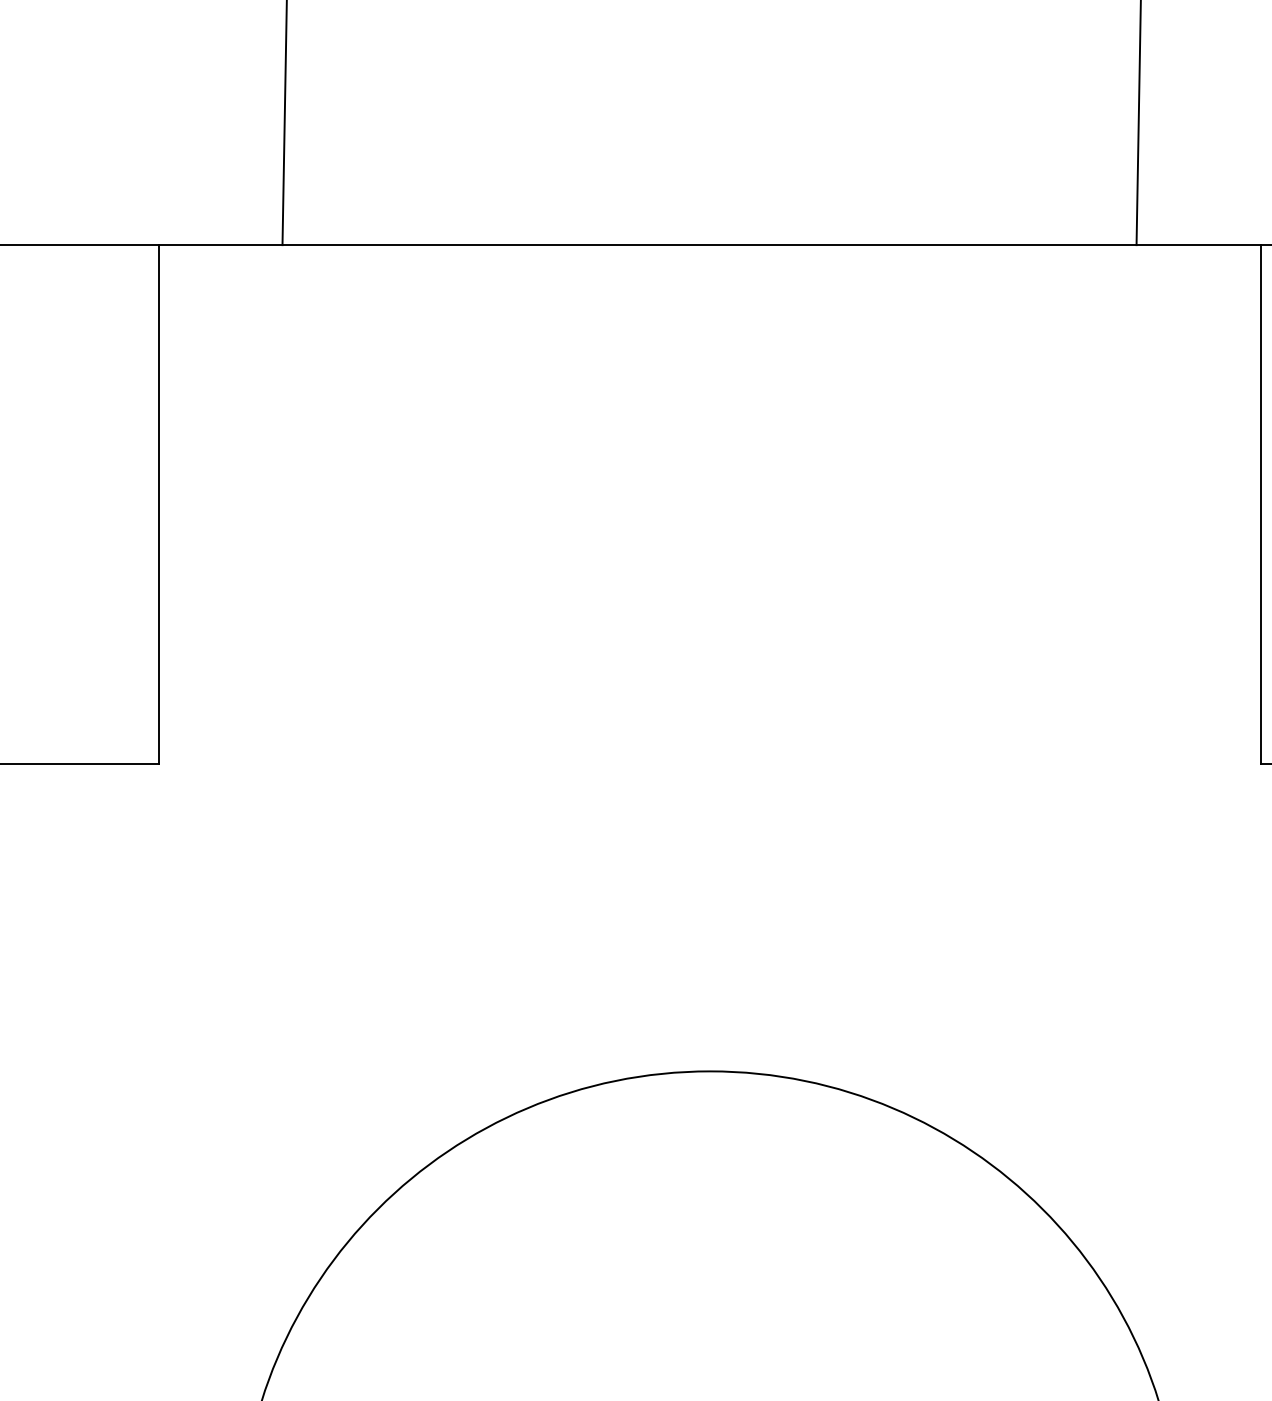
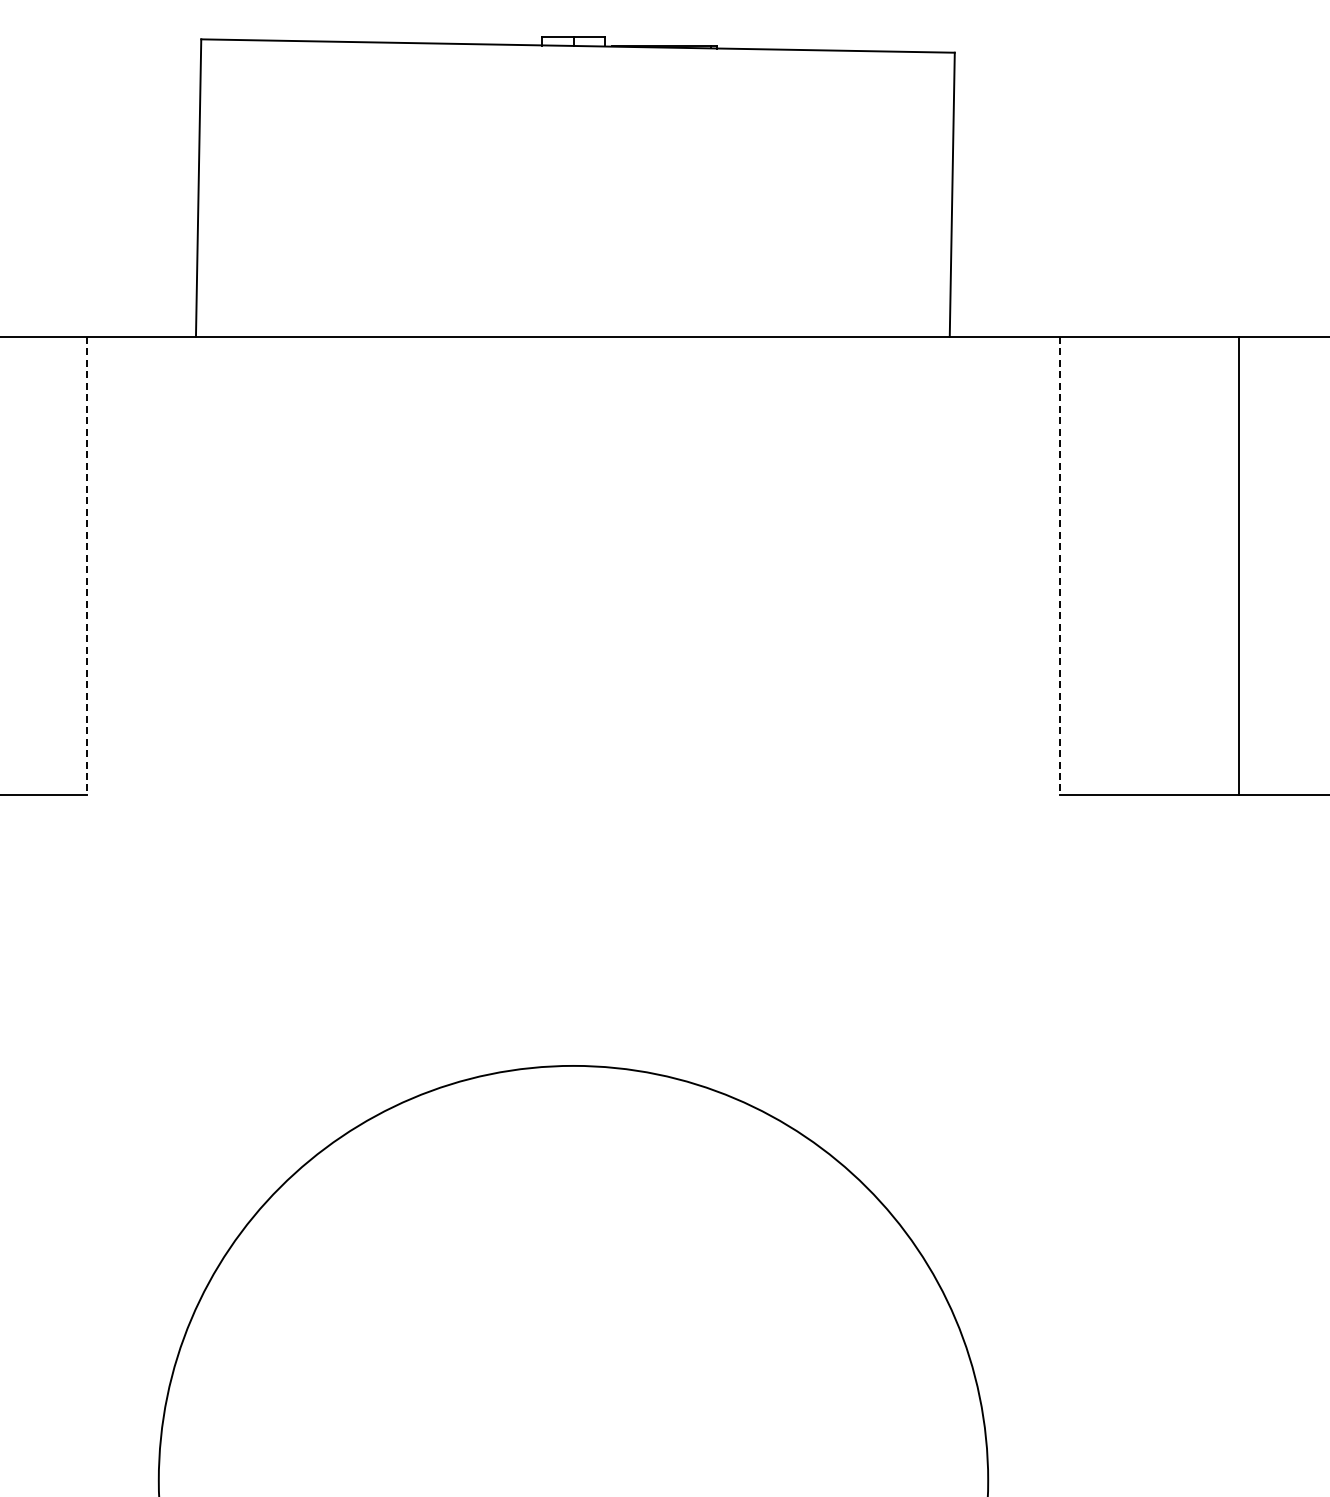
line: (159, 504) -> (87, 565), solid -> dashed
line: (1260, 504) -> (1059, 565), solid -> dashed

